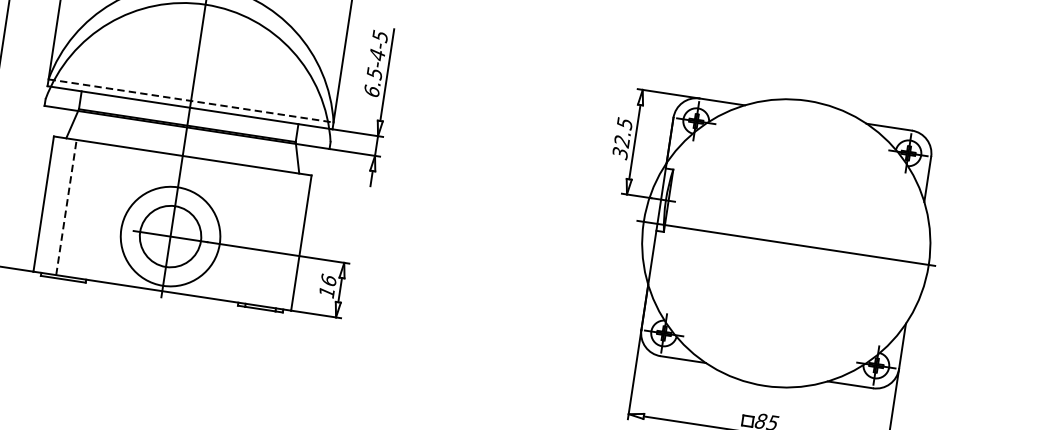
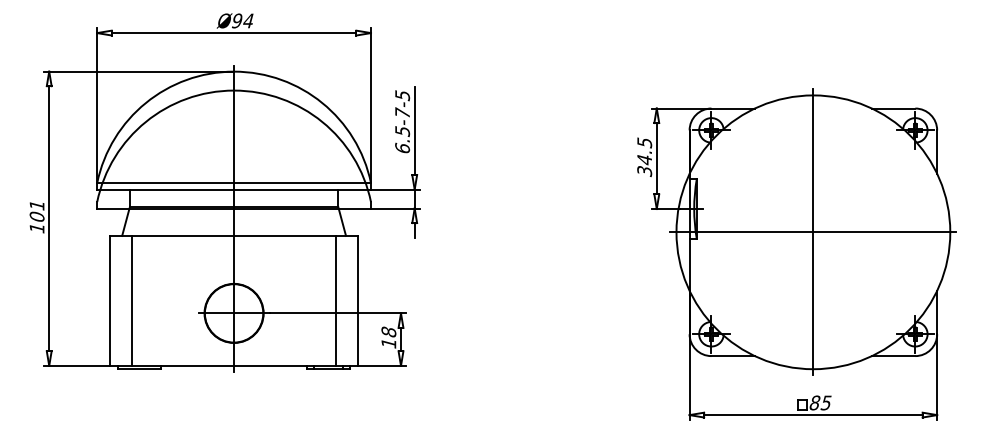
text: (377, 53) -> (402, 112), 6.5-4-5 -> 6.5-7-5
line: (191, 101) -> (234, 183), dashed -> solid
text: (621, 141) -> (644, 159), 32.5 -> 34.5
line: (66, 207) -> (132, 300), dashed -> solid
circle: (170, 235) -> (233, 312), size x0.62
line: (279, 239) -> (336, 300), added
line: (786, 243) -> (813, 232), added
text: (328, 279) -> (388, 331), 16 -> 18

